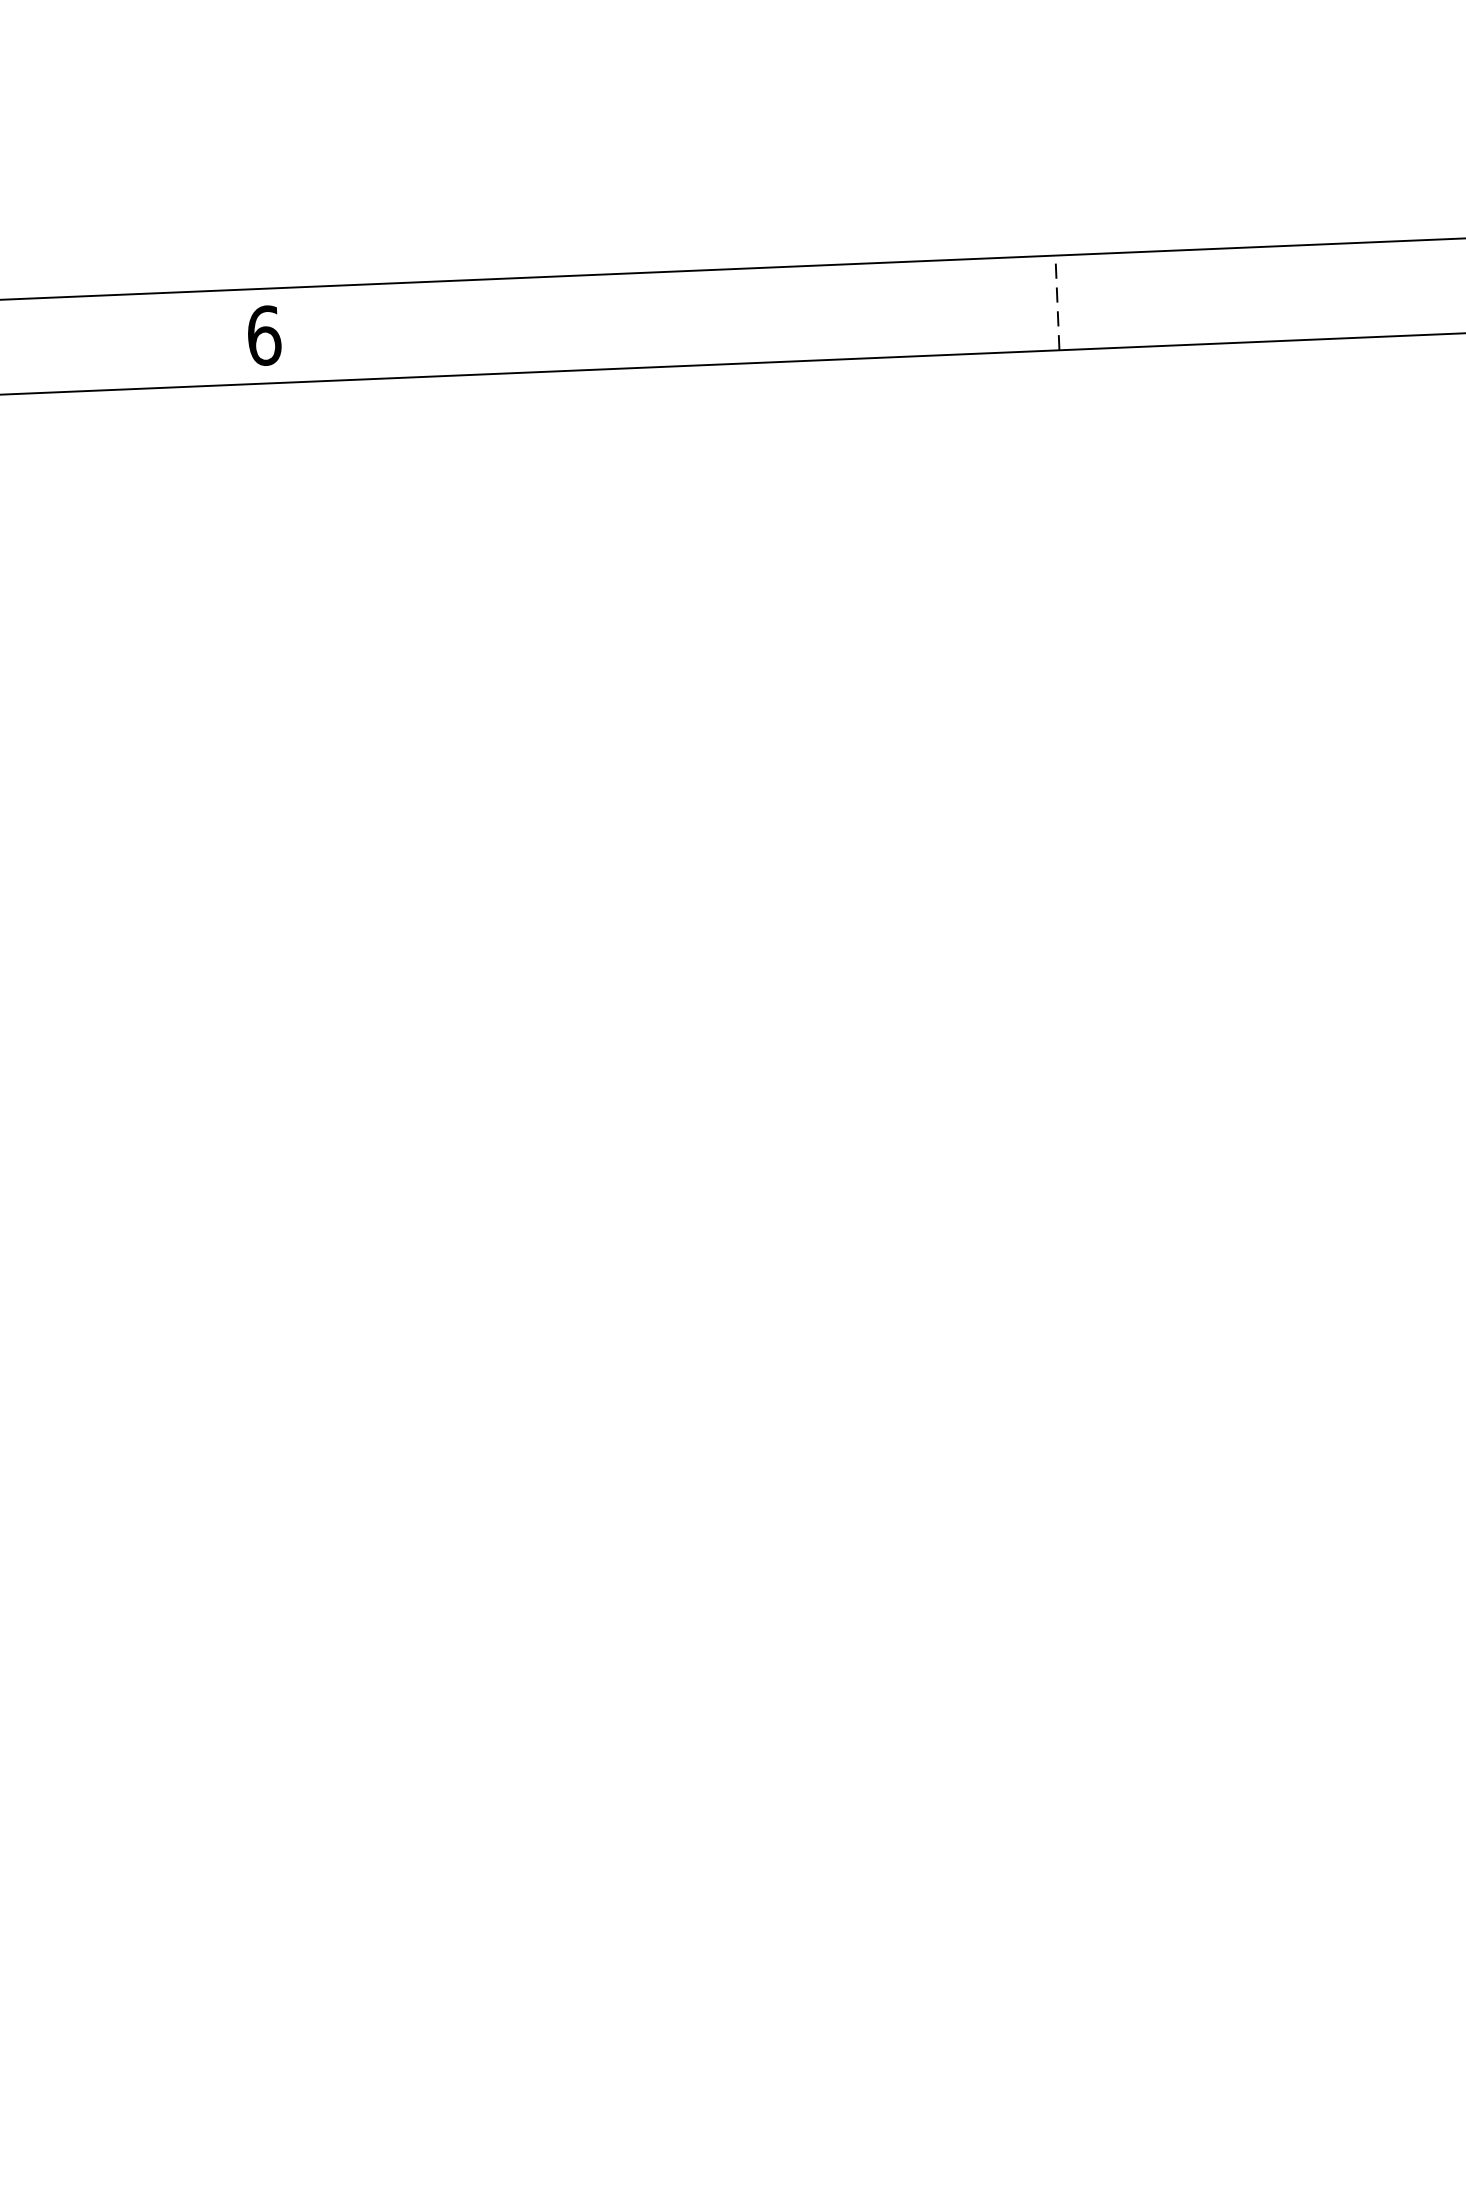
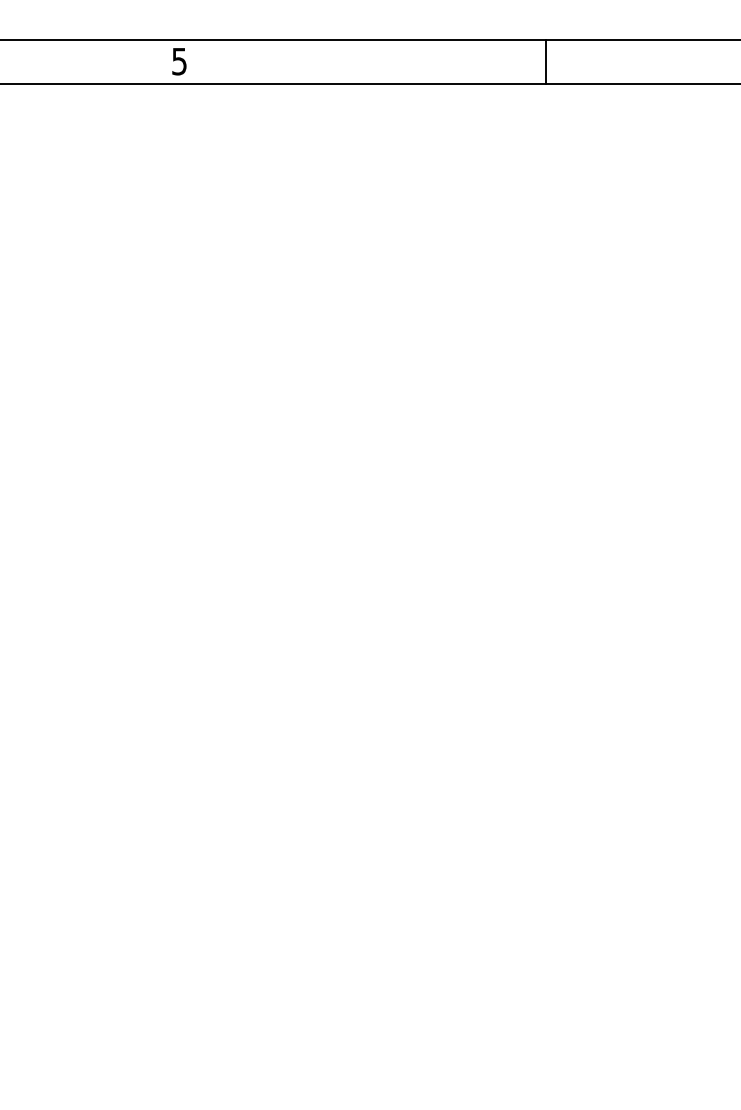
line: (1057, 302) -> (545, 61), dashed -> solid
text: (264, 335) -> (179, 61), 6 -> 5

